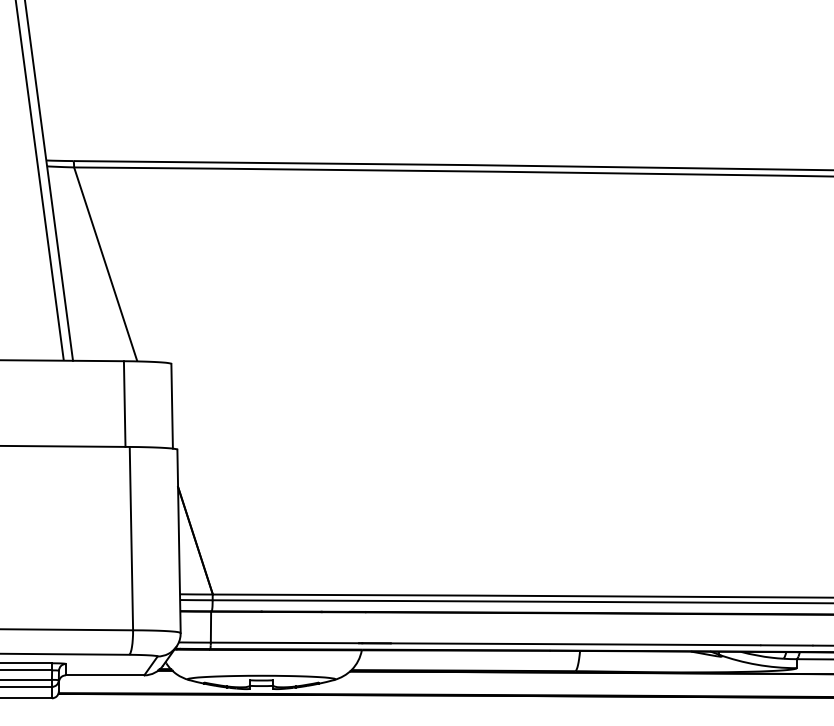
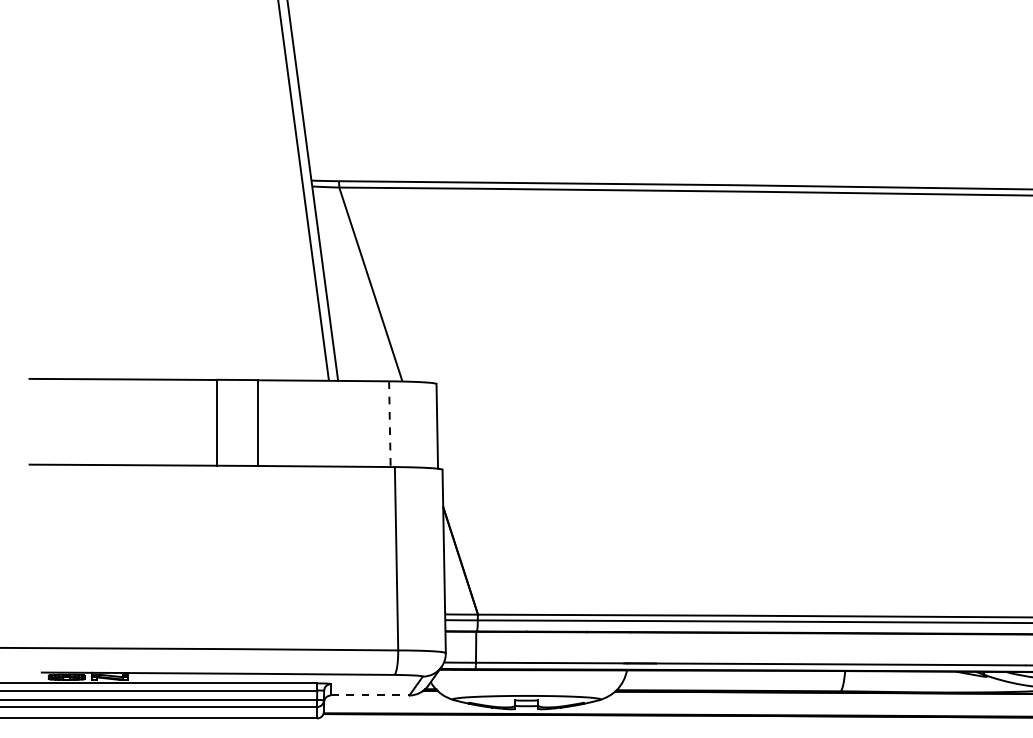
line: (124, 404) -> (389, 424), solid -> dashed
line: (105, 675) -> (370, 695), solid -> dashed

